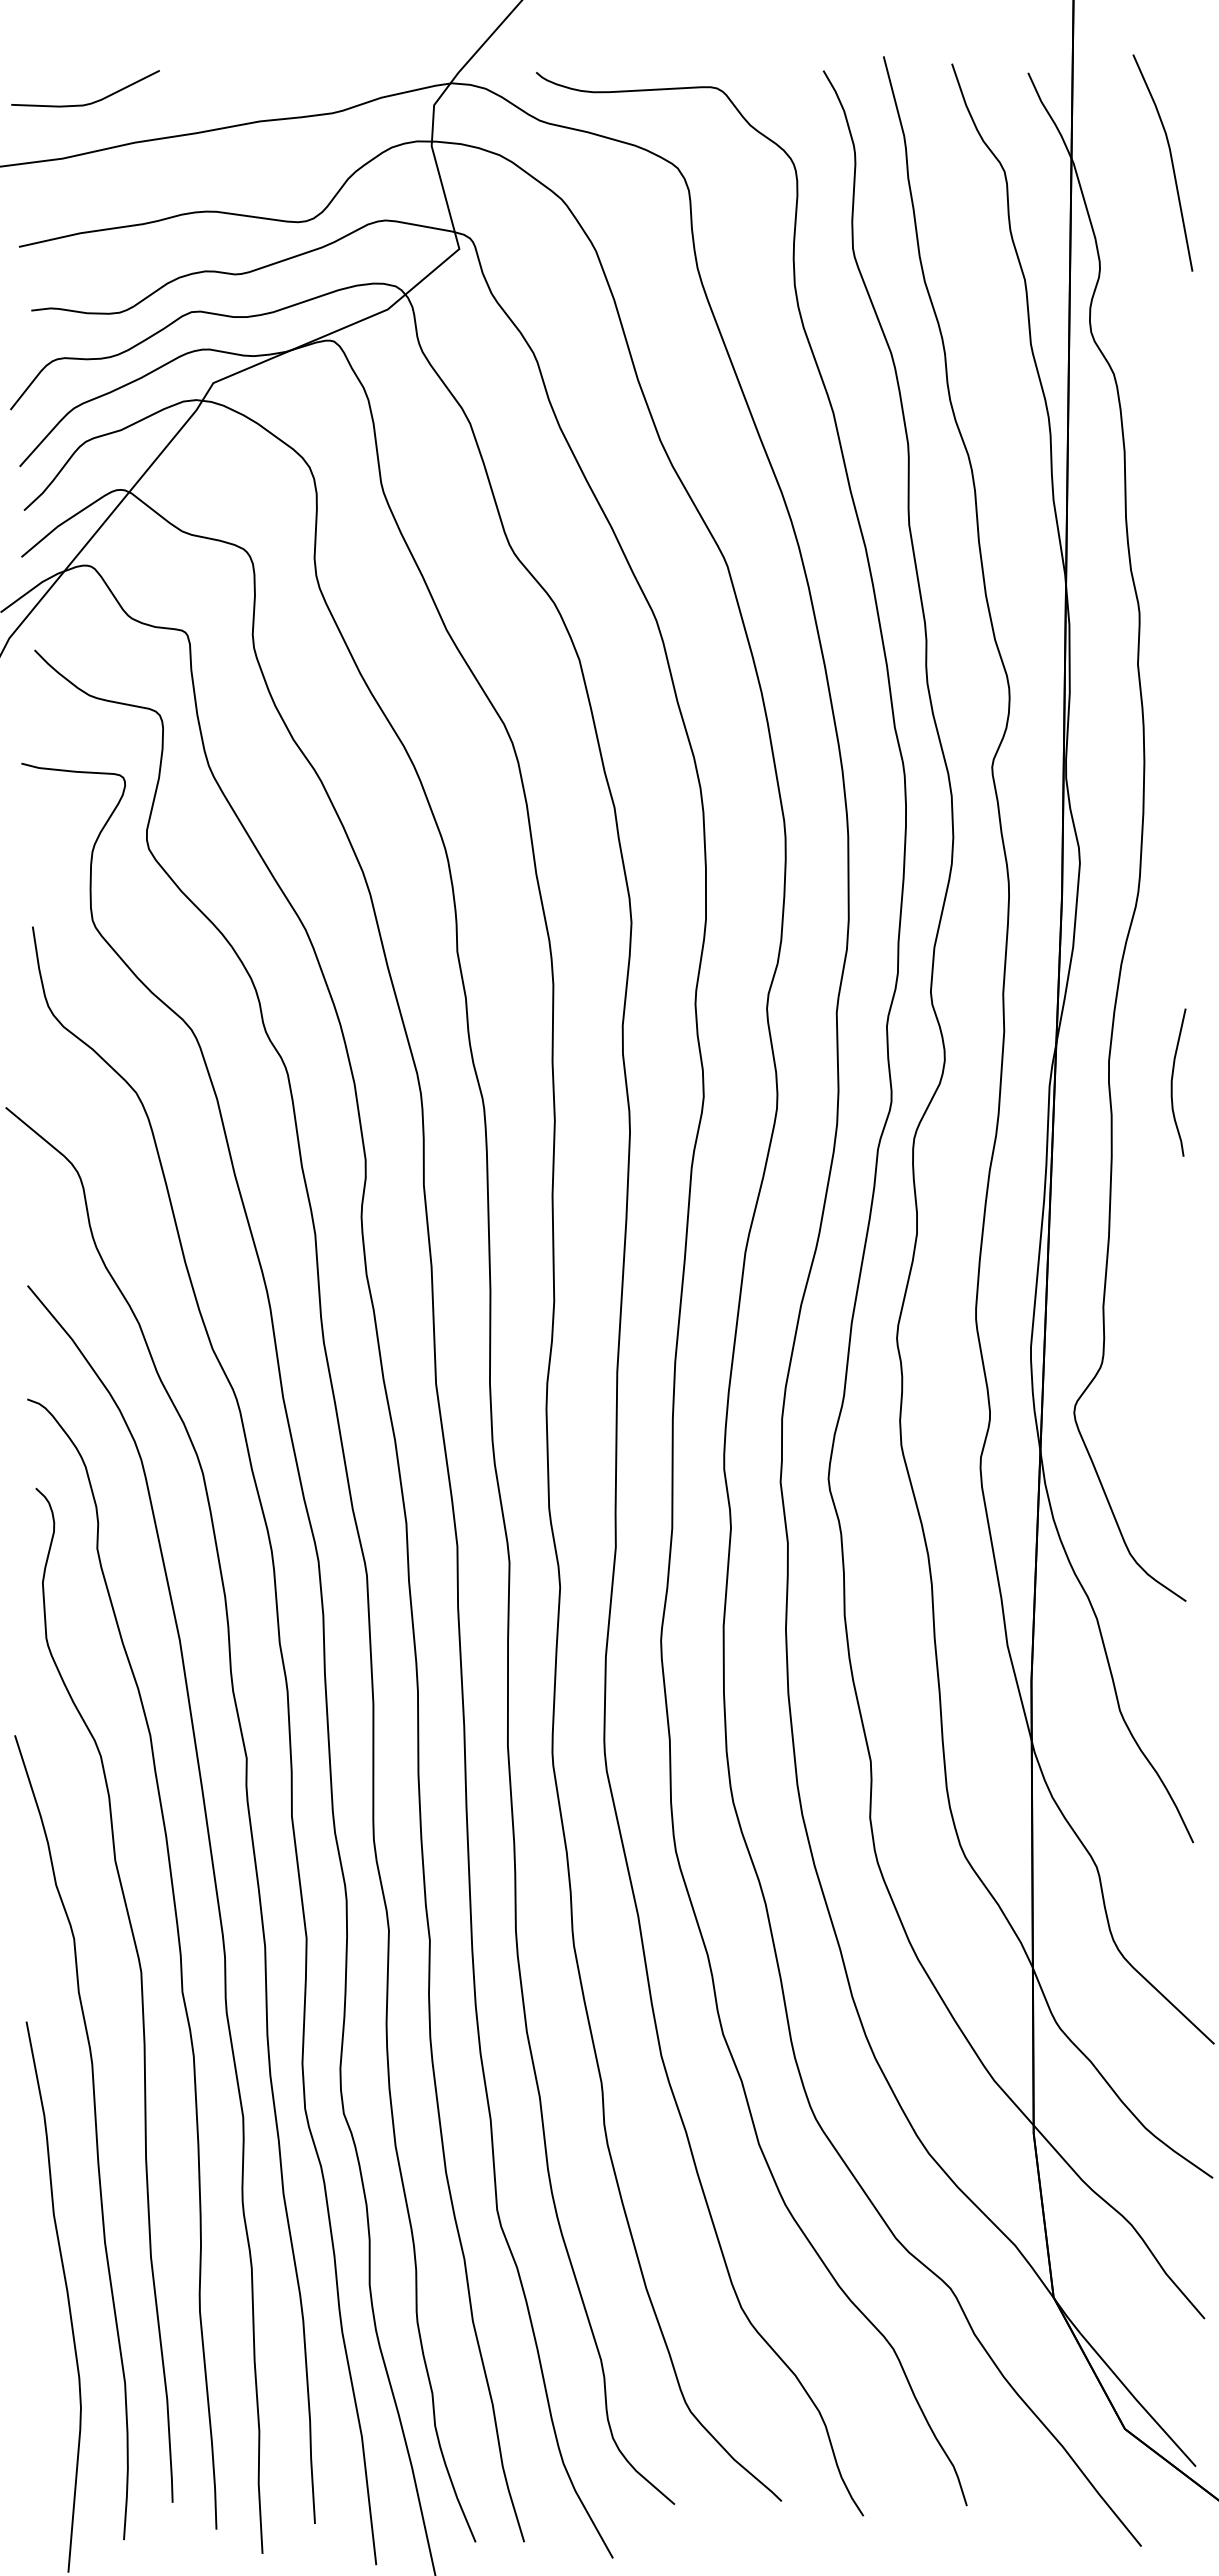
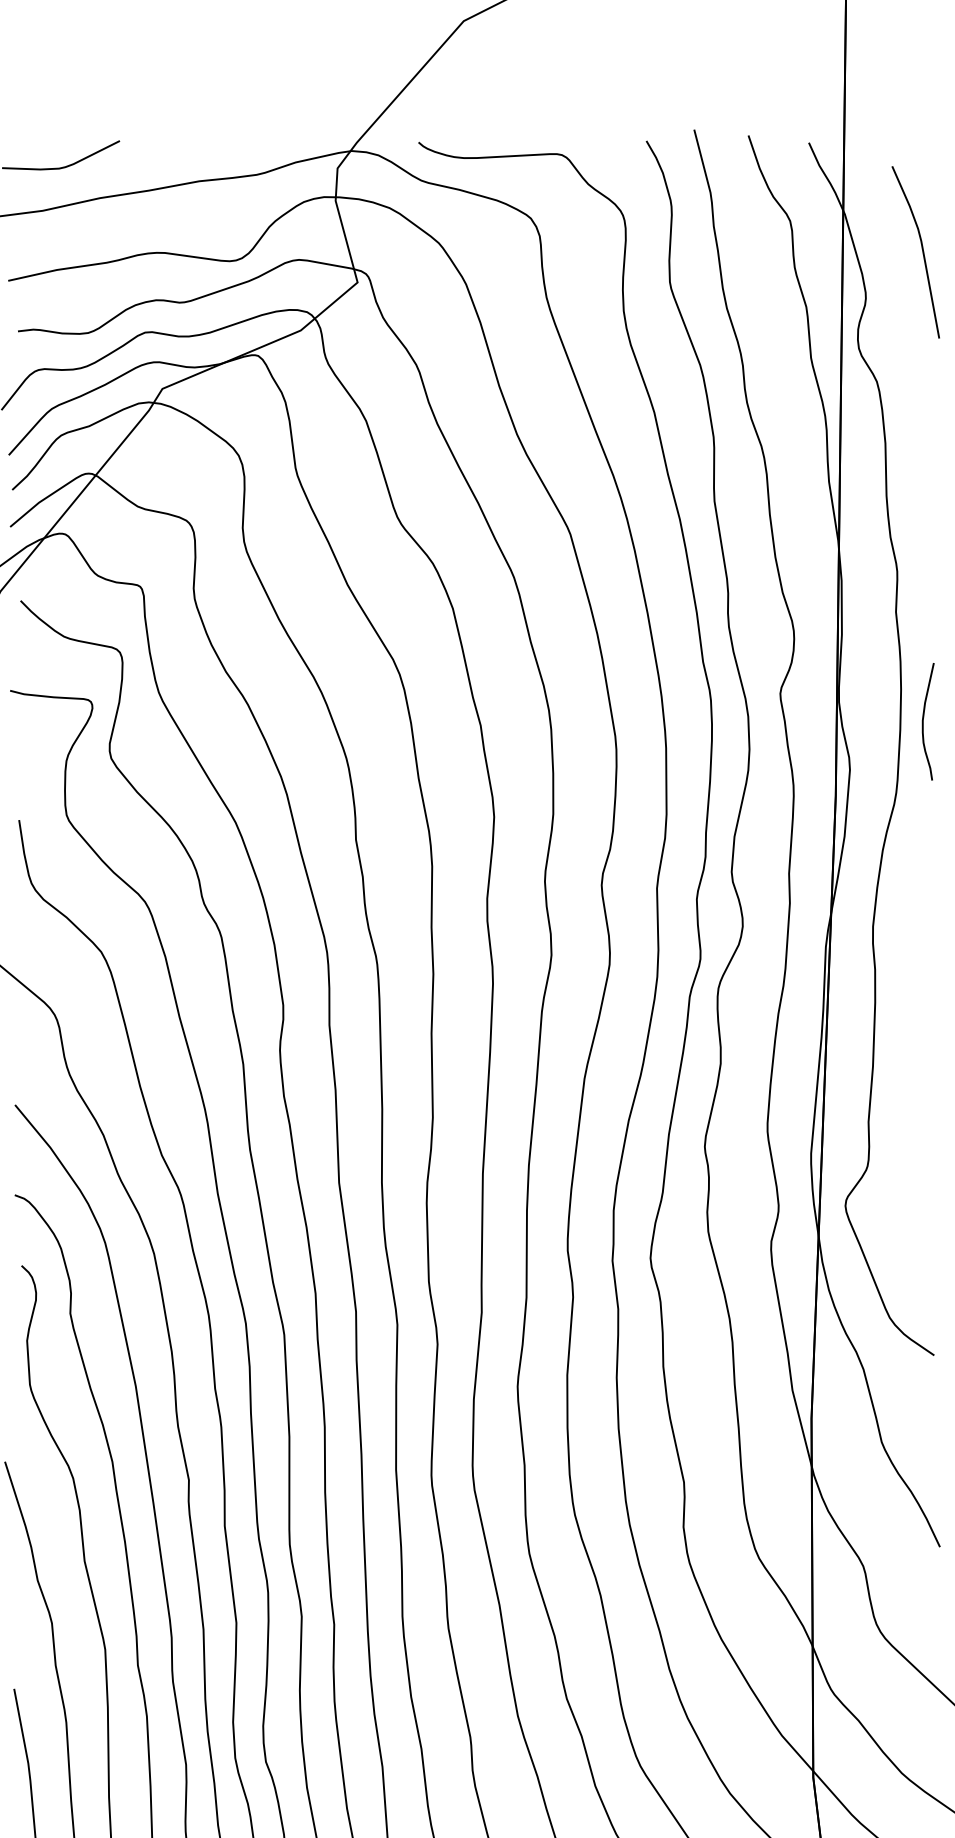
line: (1170, 159) -> (921, 249), moved
curve: (1172, 1082) -> (923, 721), moved

